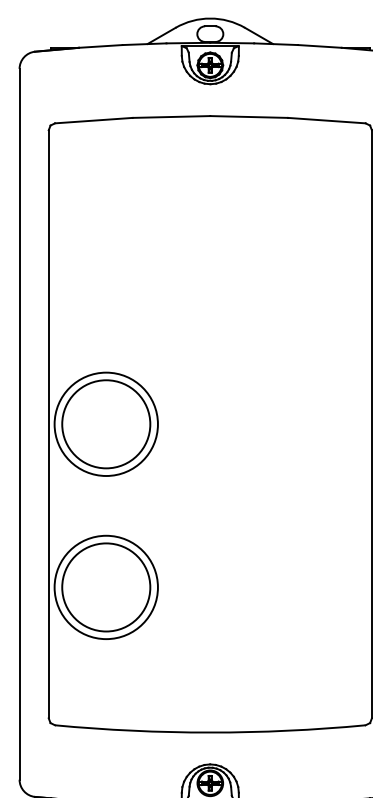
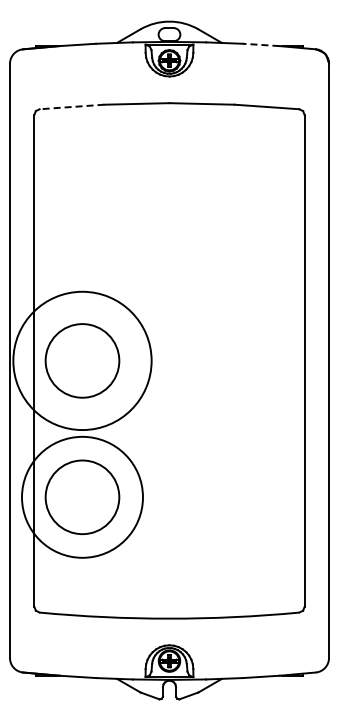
line: (319, 45) -> (260, 44), solid -> dashed
line: (94, 120) -> (72, 106), solid -> dashed
circle: (106, 423) -> (82, 360), size x1.6
circle: (106, 587) -> (82, 497), size x1.4

